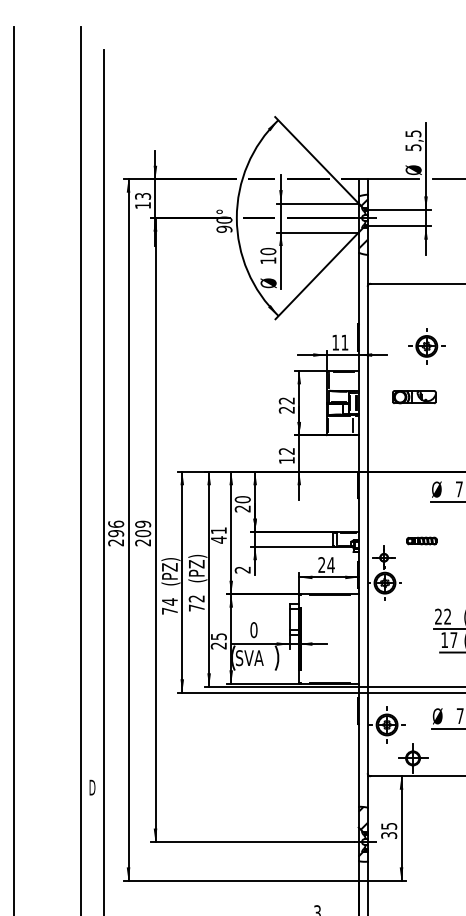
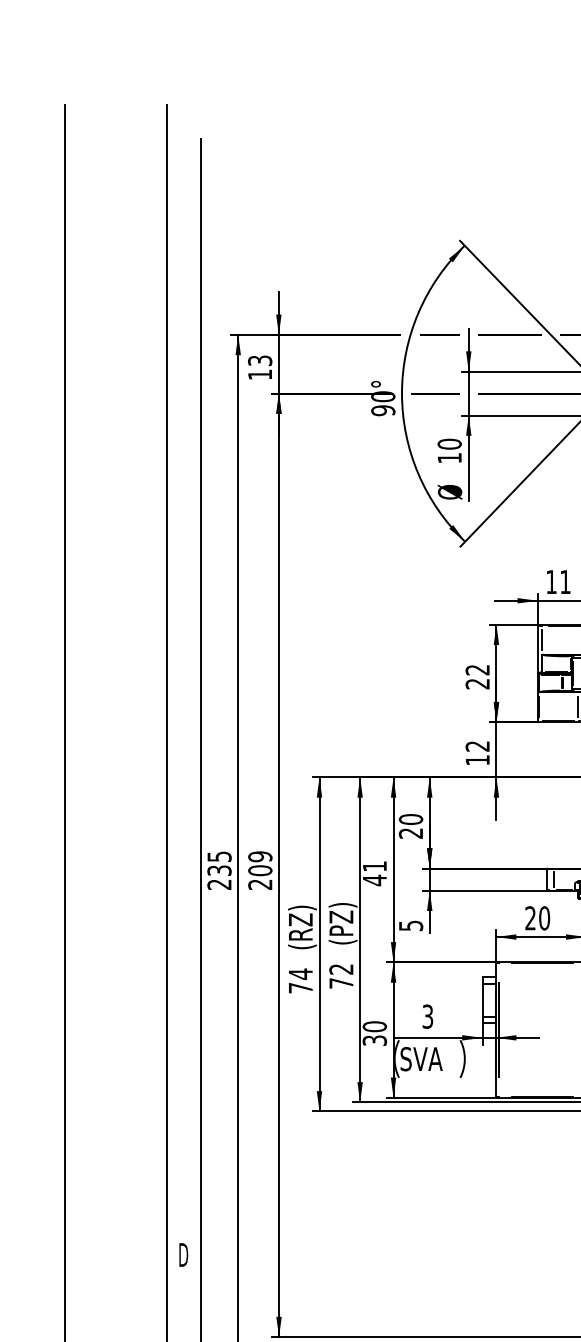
text: (116, 528) -> (220, 863), 296 -> 235
text: (330, 565) -> (543, 919), 24 -> 20
text: (170, 566) -> (301, 920), (PZ) -> (RZ)
text: (242, 569) -> (410, 925), 2 -> 5
text: (253, 630) -> (427, 1017), 0 -> 3
text: (218, 641) -> (374, 1033), 25 -> 30

